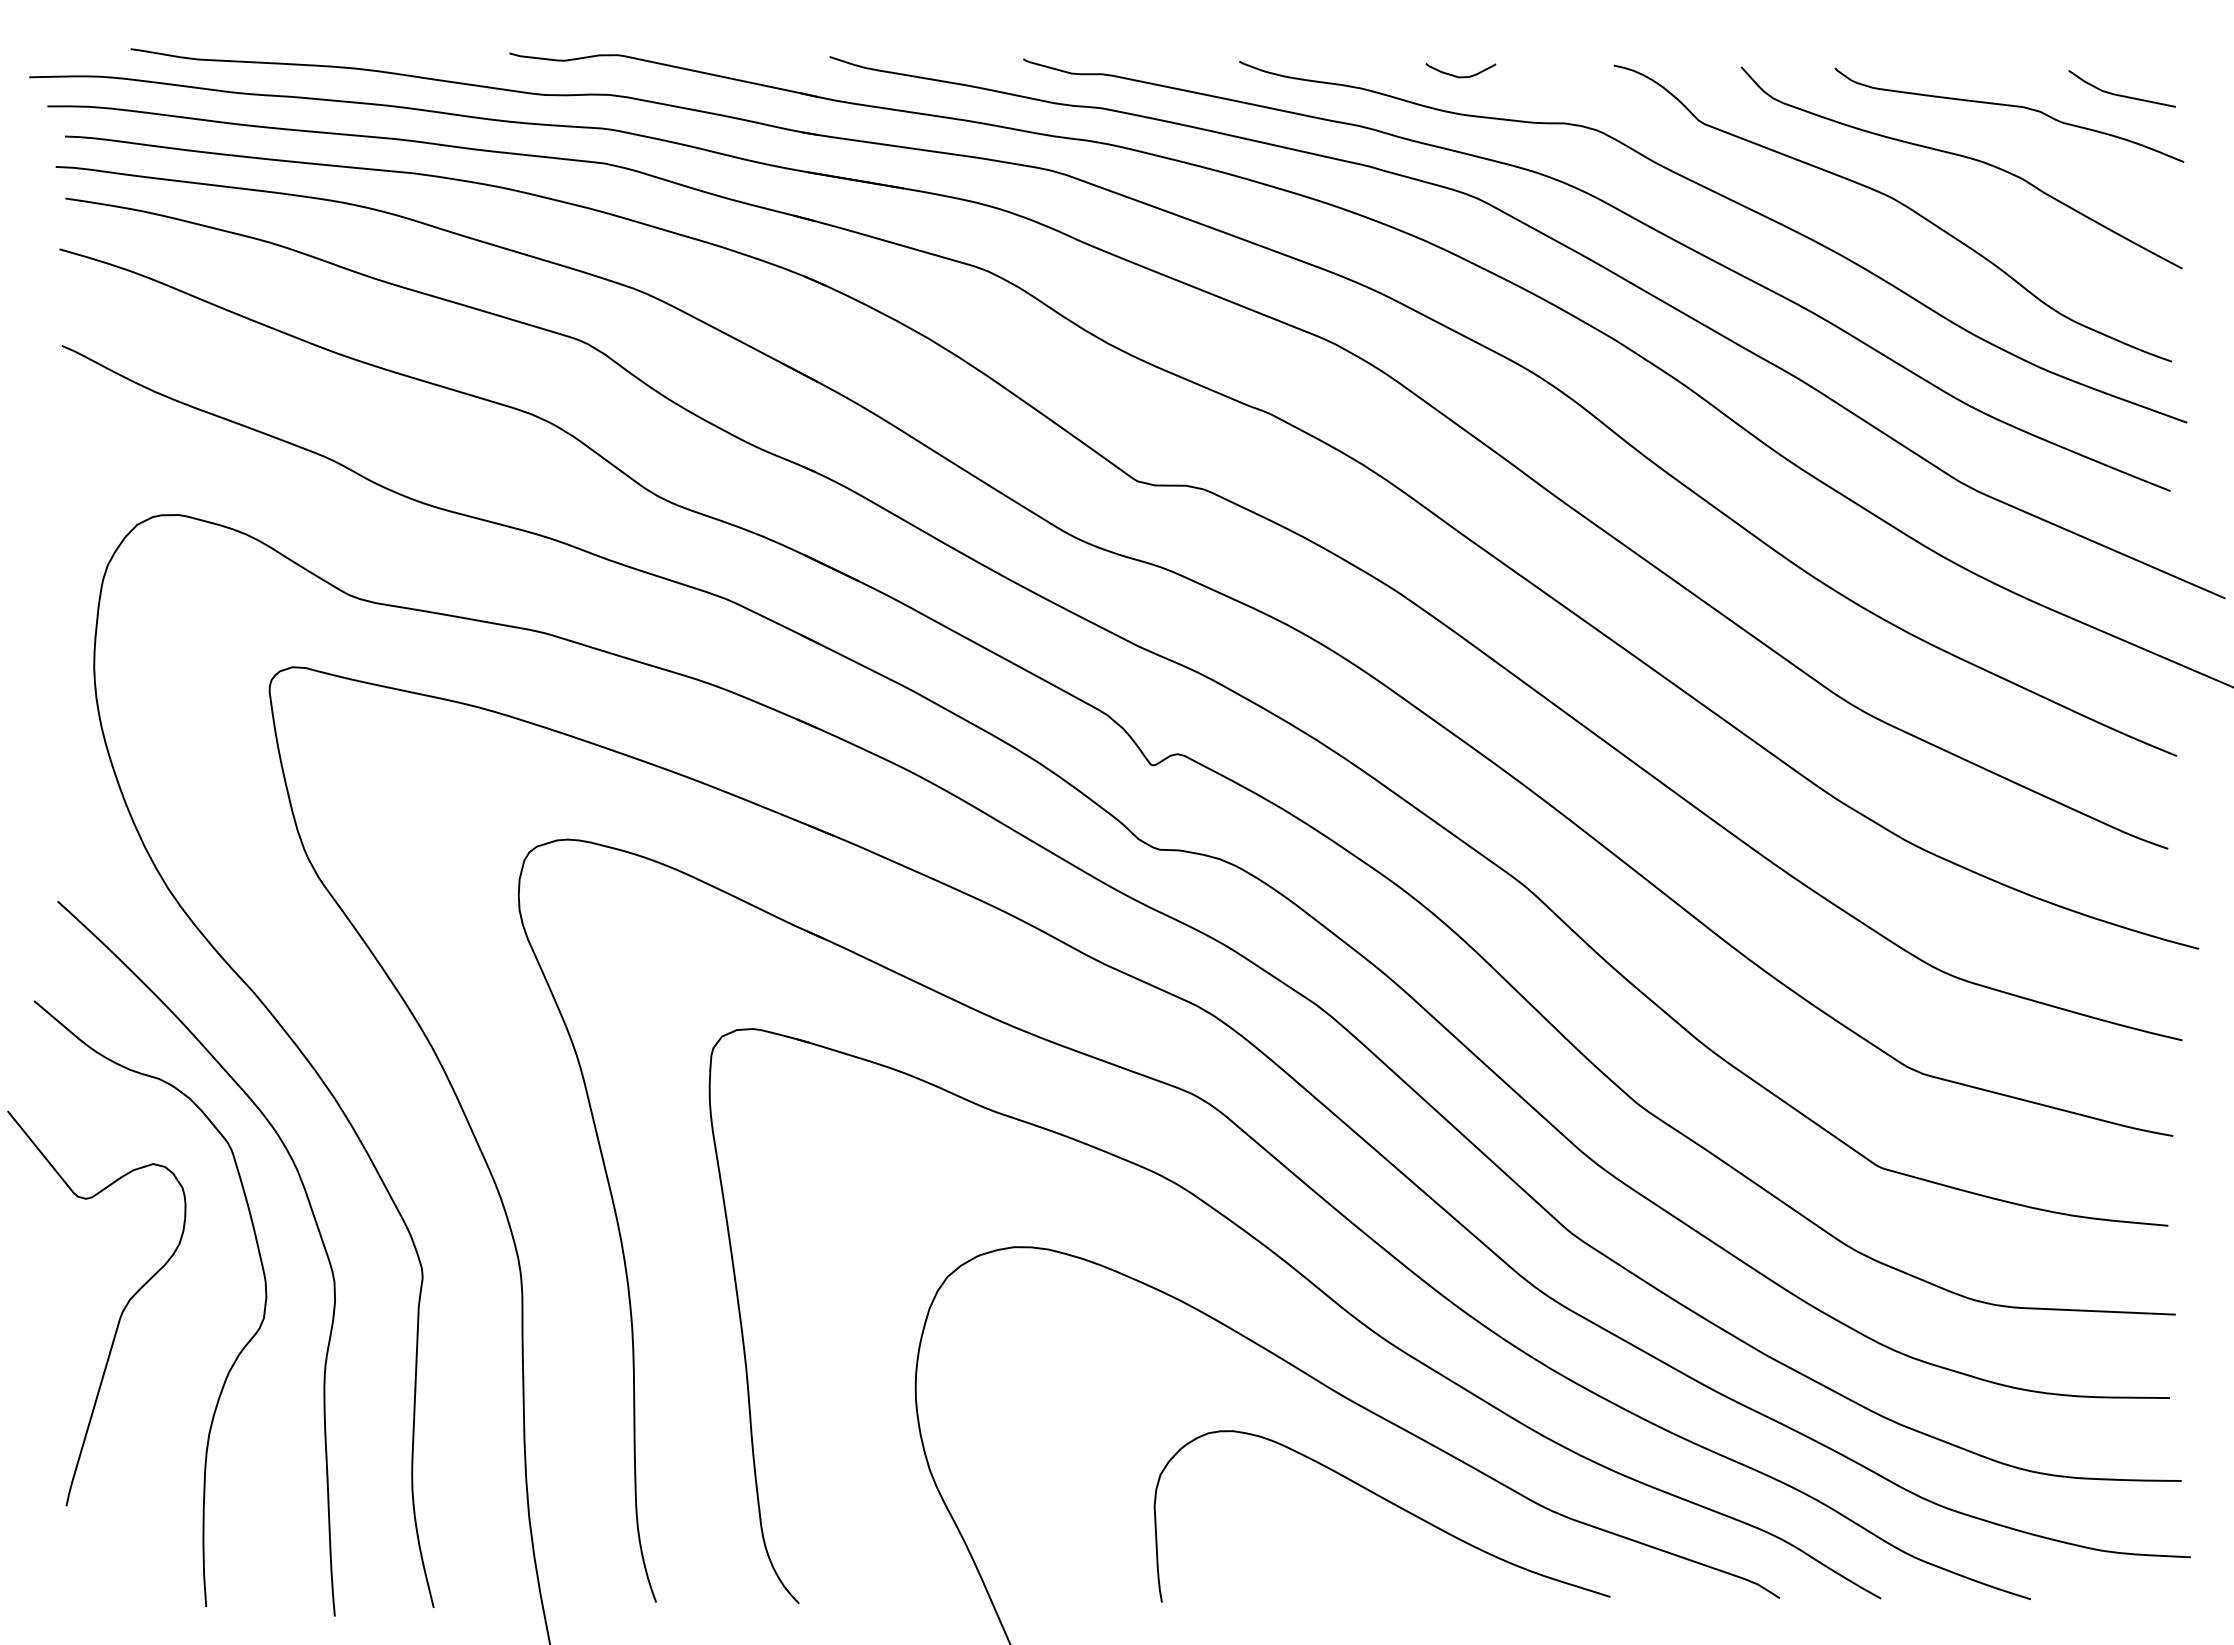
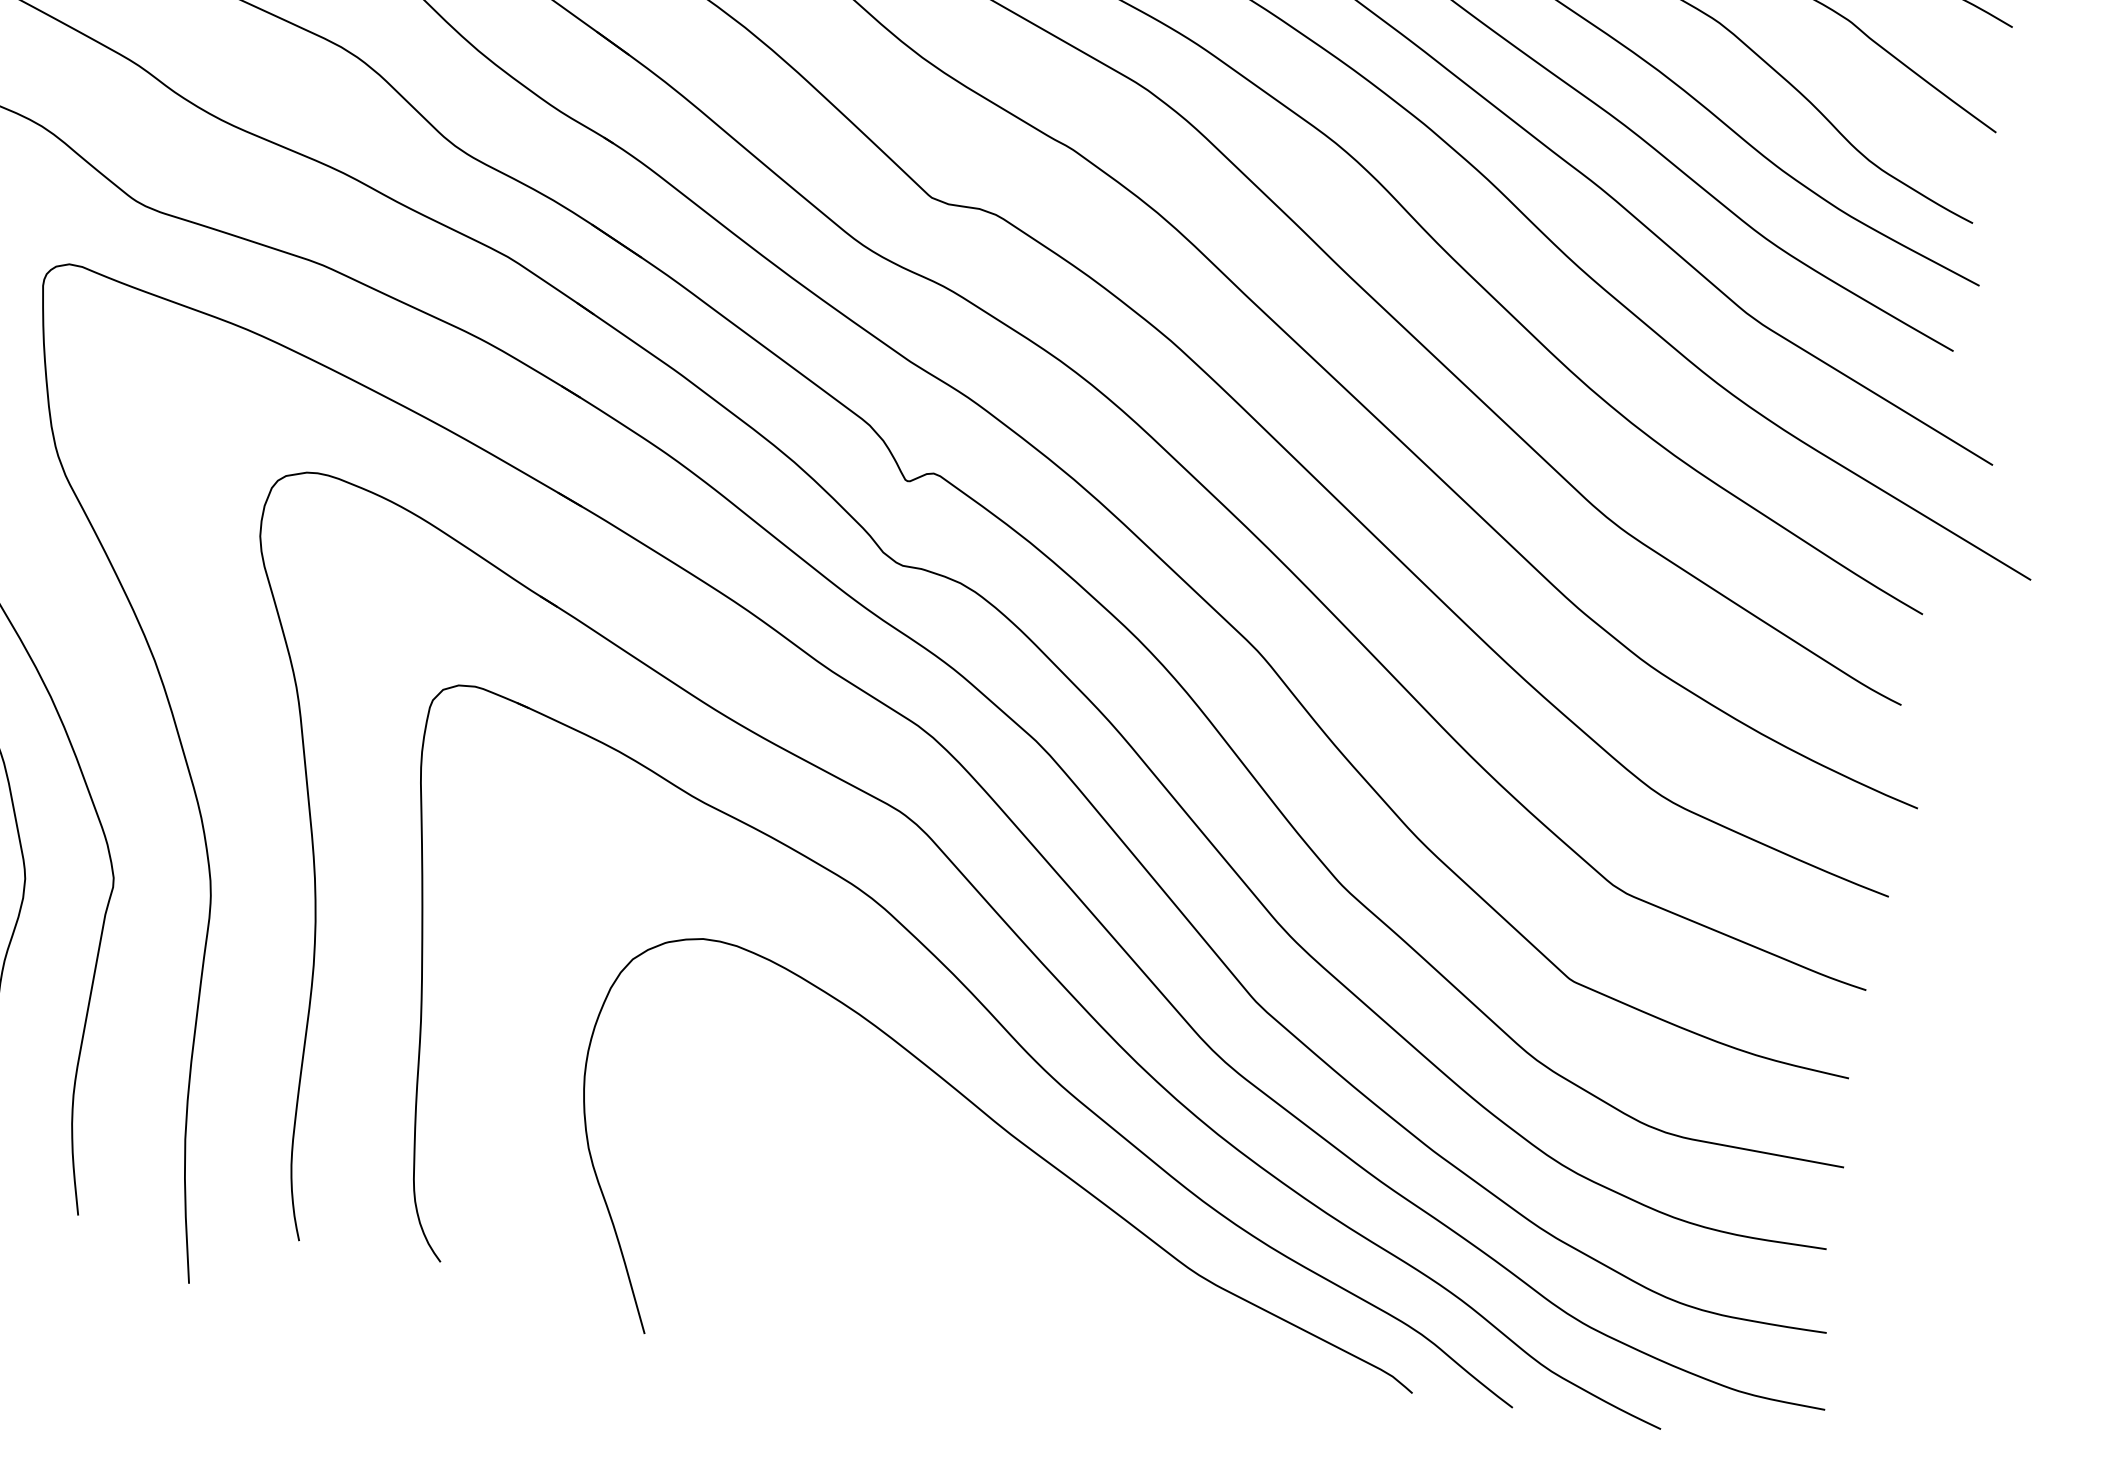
curve: (1388, 1502) -> (1038, 1243), removed

